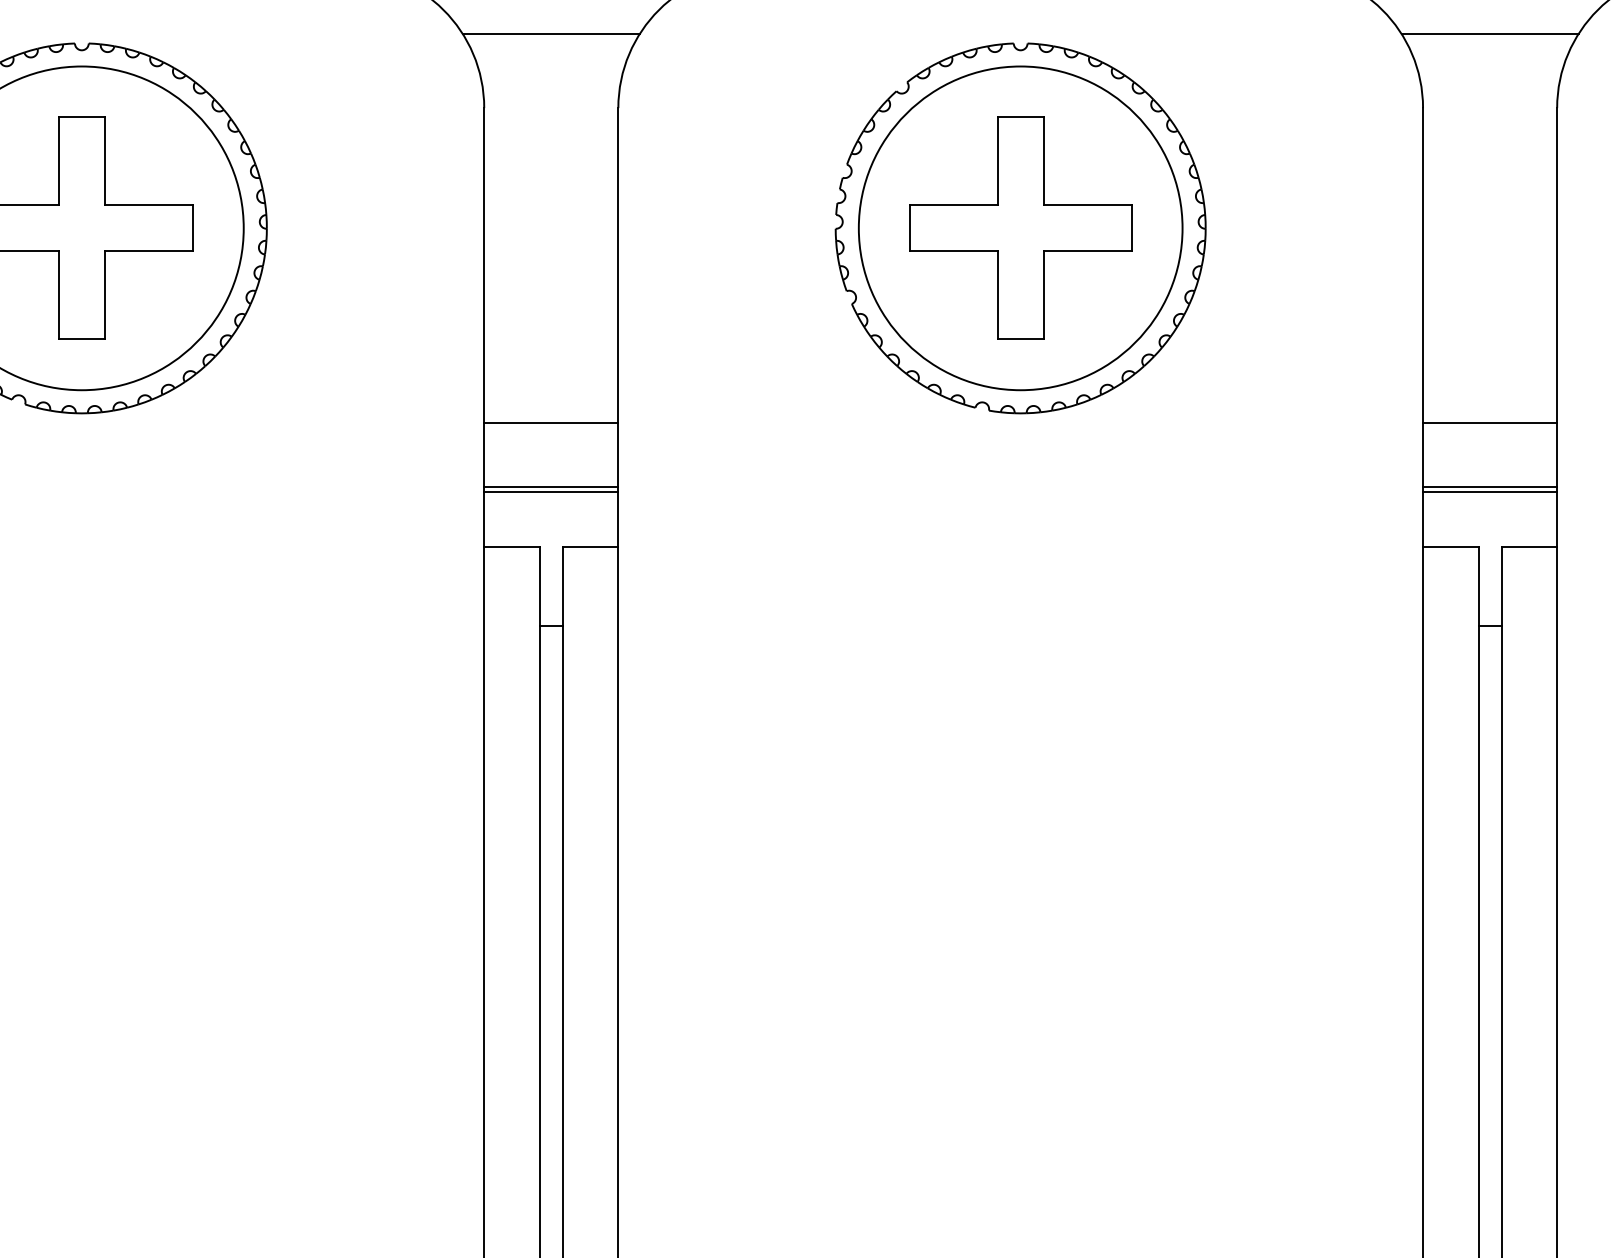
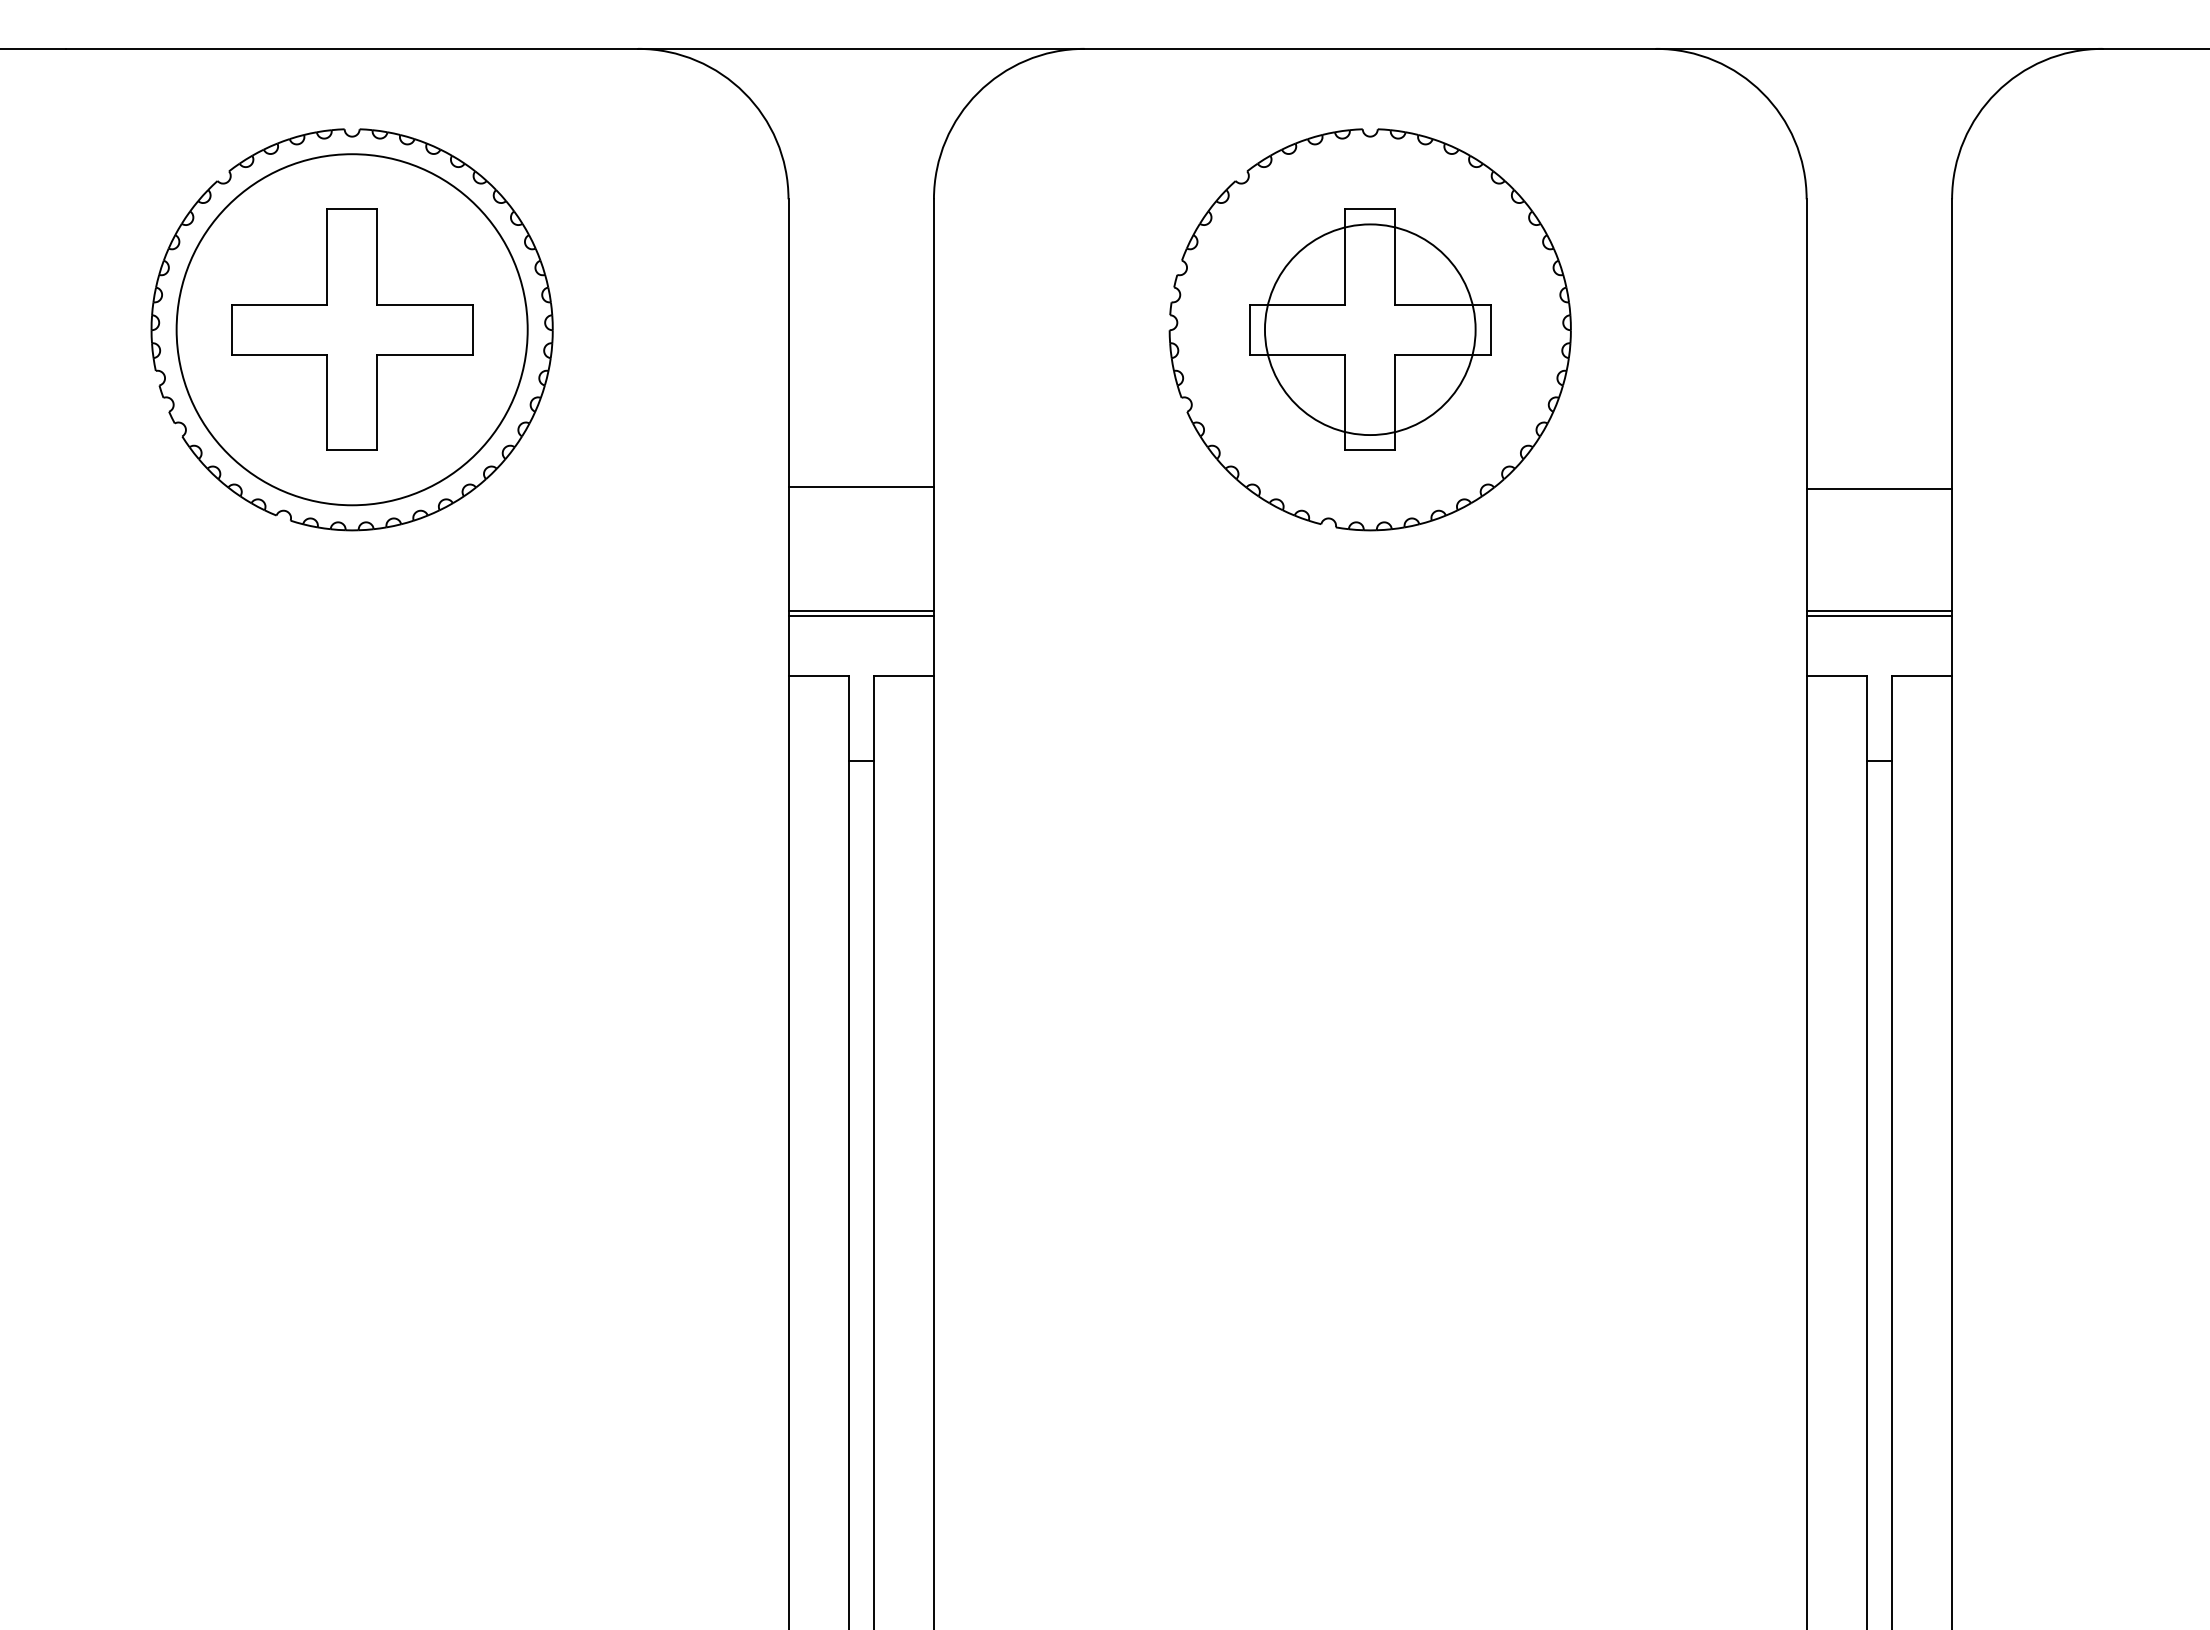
line: (551, 34) -> (861, 119), removed
line: (1490, 34) -> (1879, 119), removed
circle: (1019, 228) -> (1369, 329), size x0.6
line: (550, 422) -> (860, 487), moved
line: (1490, 422) -> (1879, 489), moved

